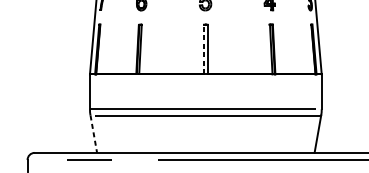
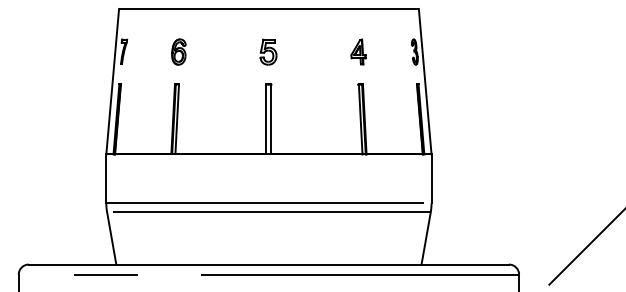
line: (204, 48) -> (266, 118), dashed -> solid
line: (93, 134) -> (111, 238), dashed -> solid

